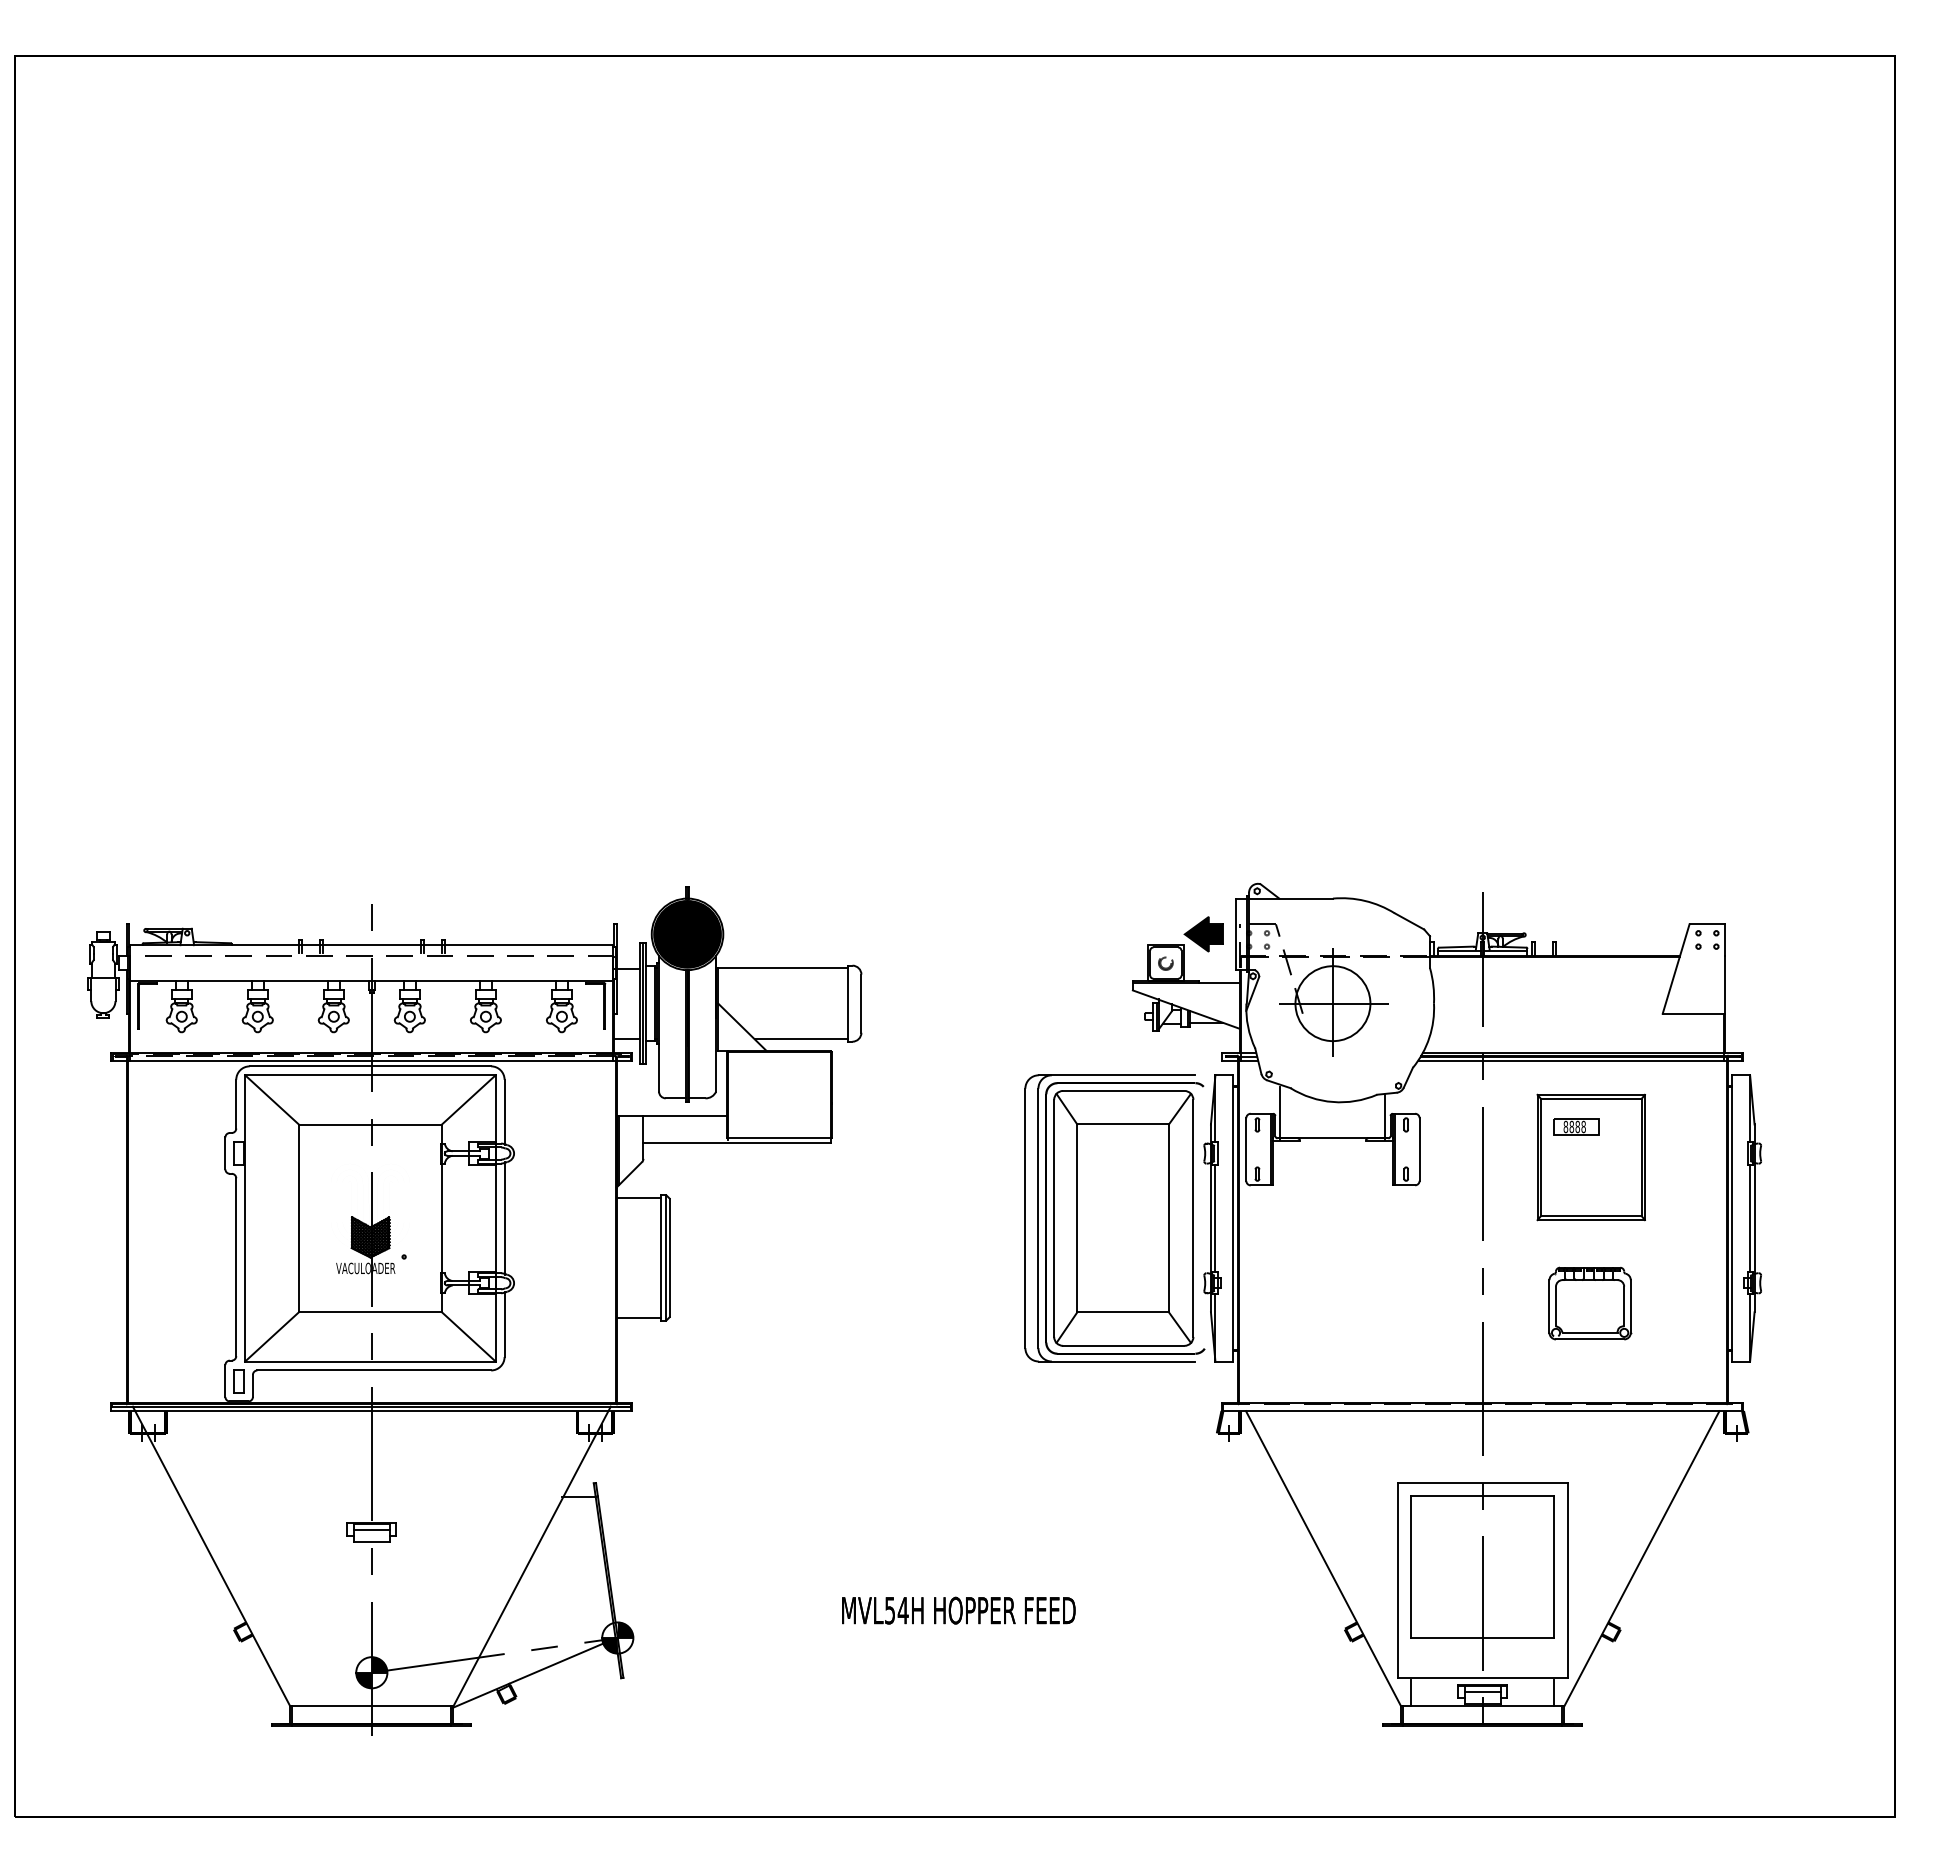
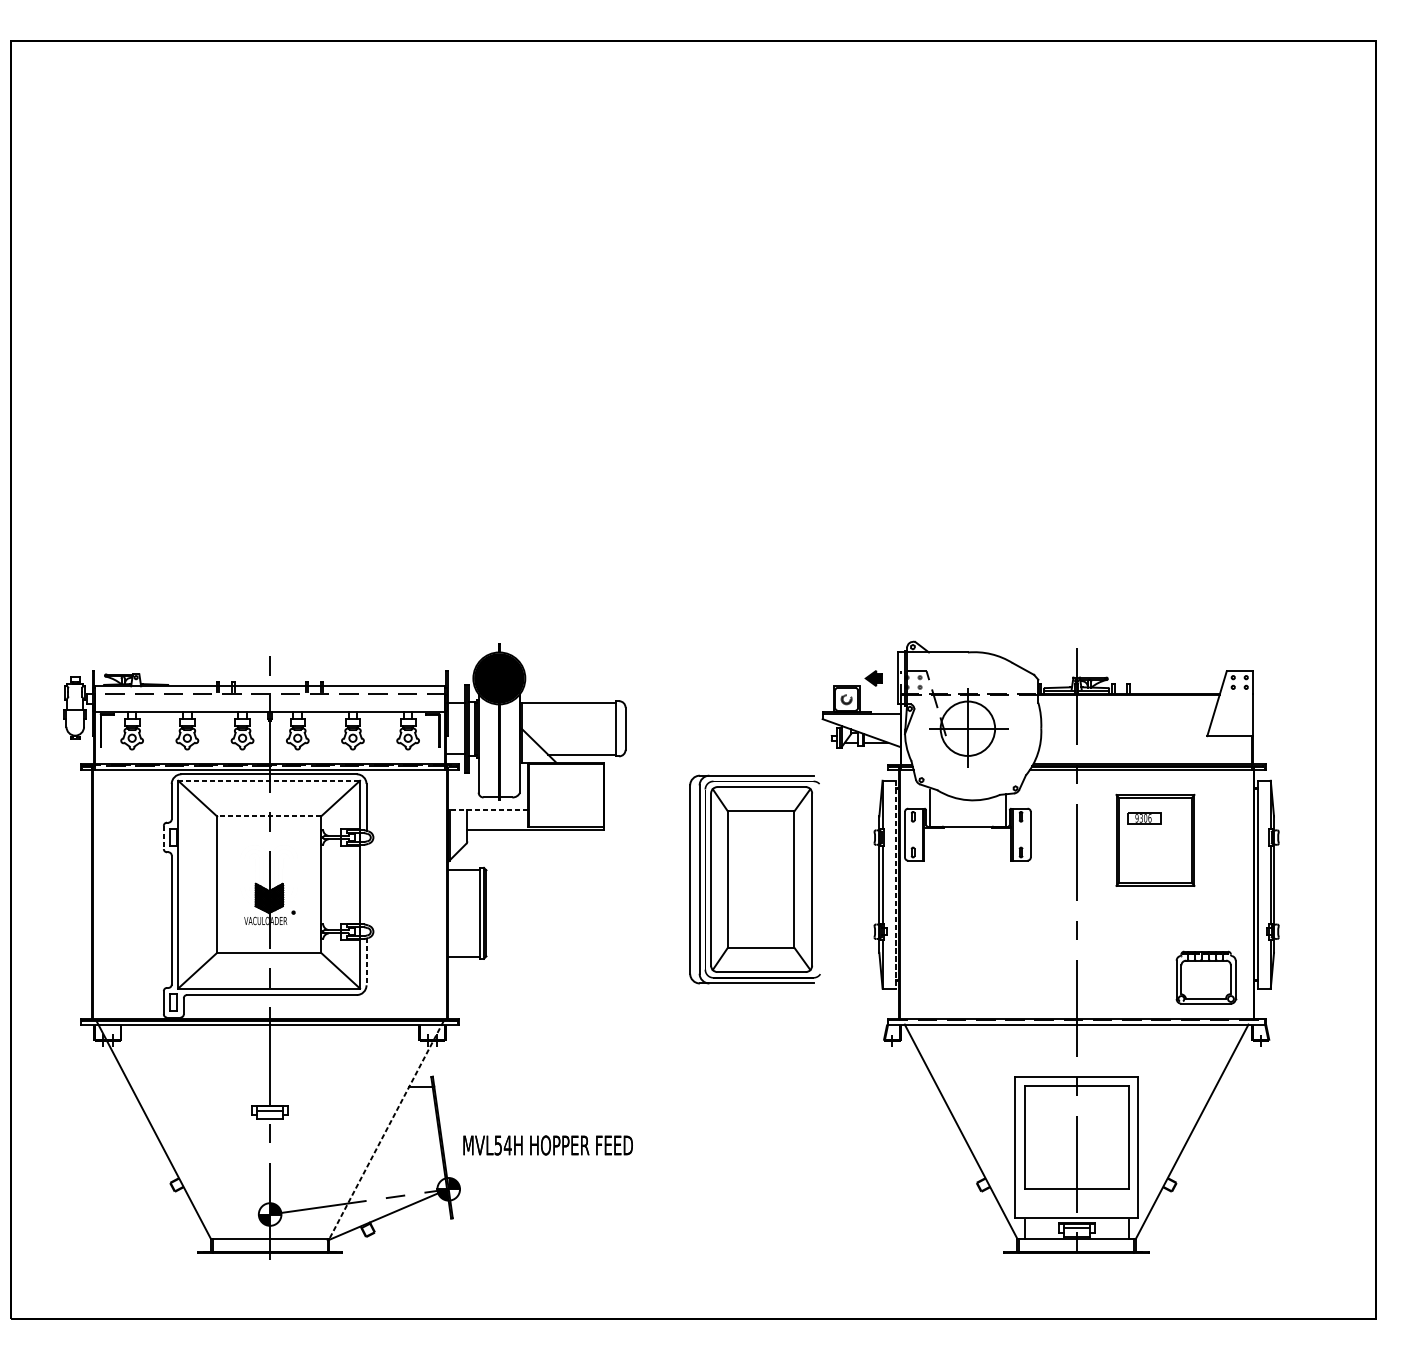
part: (1203, 934) -> (873, 678), size x0.6
line: (370, 1075) -> (269, 780), solid -> dashed
line: (671, 1115) -> (487, 809), solid -> dashed
line: (370, 1124) -> (269, 816), solid -> dashed
text: (1574, 1126) -> (1143, 817), 8888 -> 9306
line: (225, 1153) -> (163, 837), solid -> dashed
line: (504, 1218) -> (366, 884), removed
part: (1114, 1218) -> (754, 879), moved
line: (1233, 1218) -> (895, 884), solid -> dashed
part: (1590, 1303) -> (1206, 977), moved
line: (504, 1324) -> (366, 961), solid -> dashed
line: (531, 1556) -> (386, 1130), solid -> dashed
text: (958, 1610) -> (547, 1145), moved

